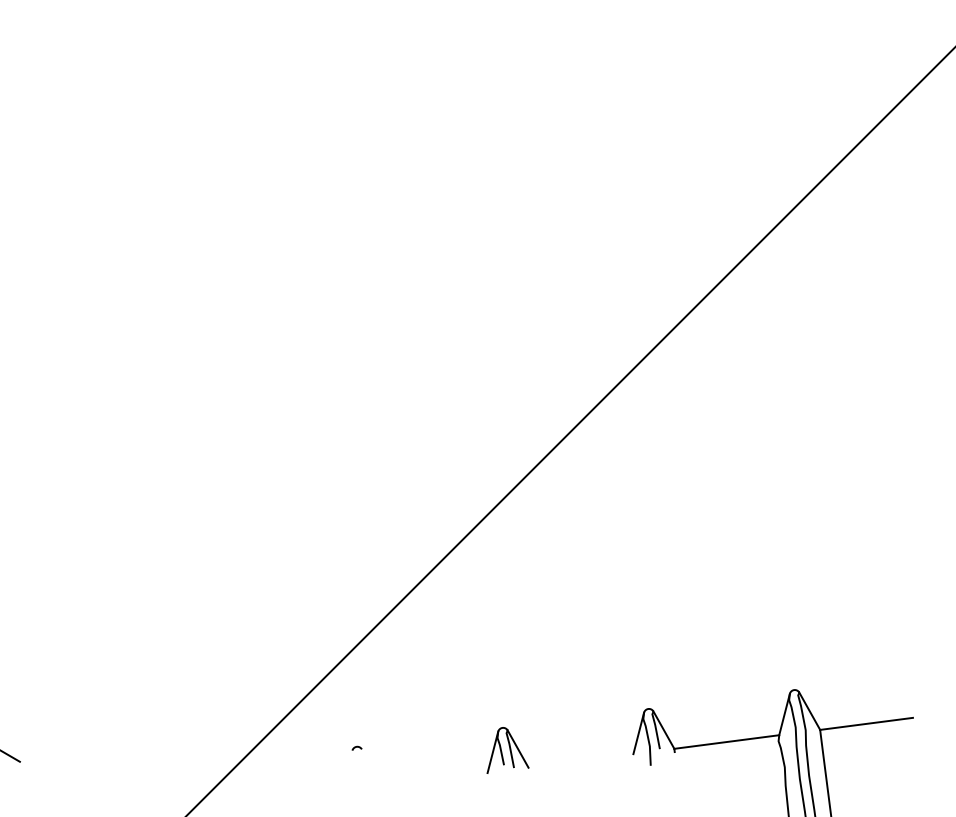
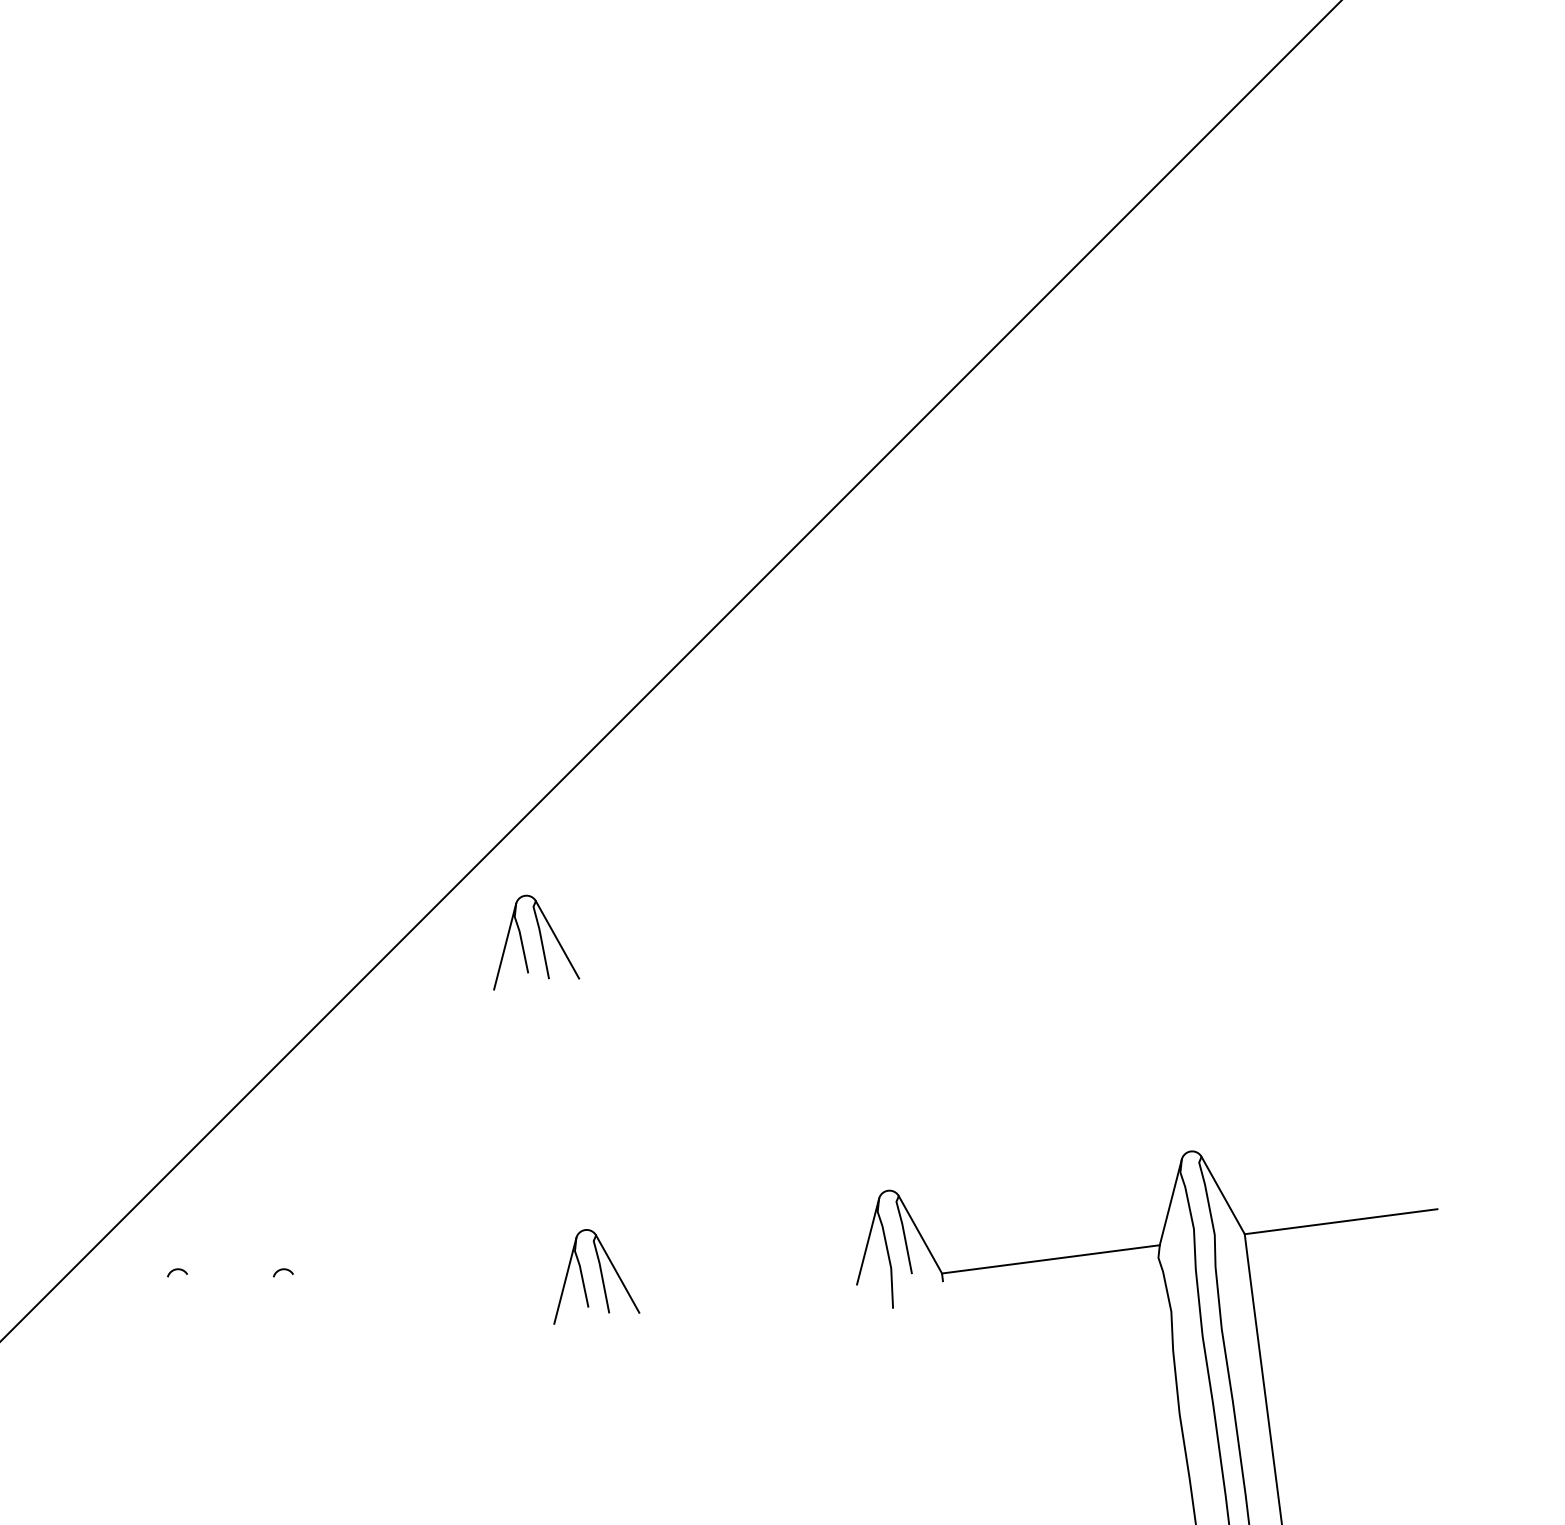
part: (478, 589) -> (535, 942), added
part: (305, 747) -> (176, 1270), added

